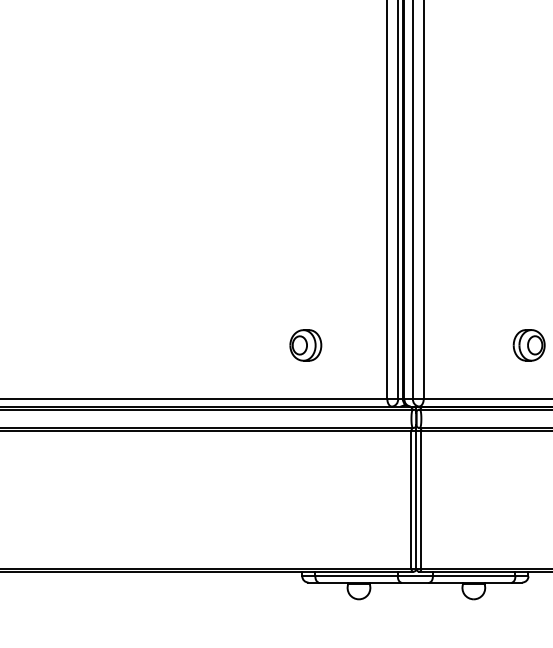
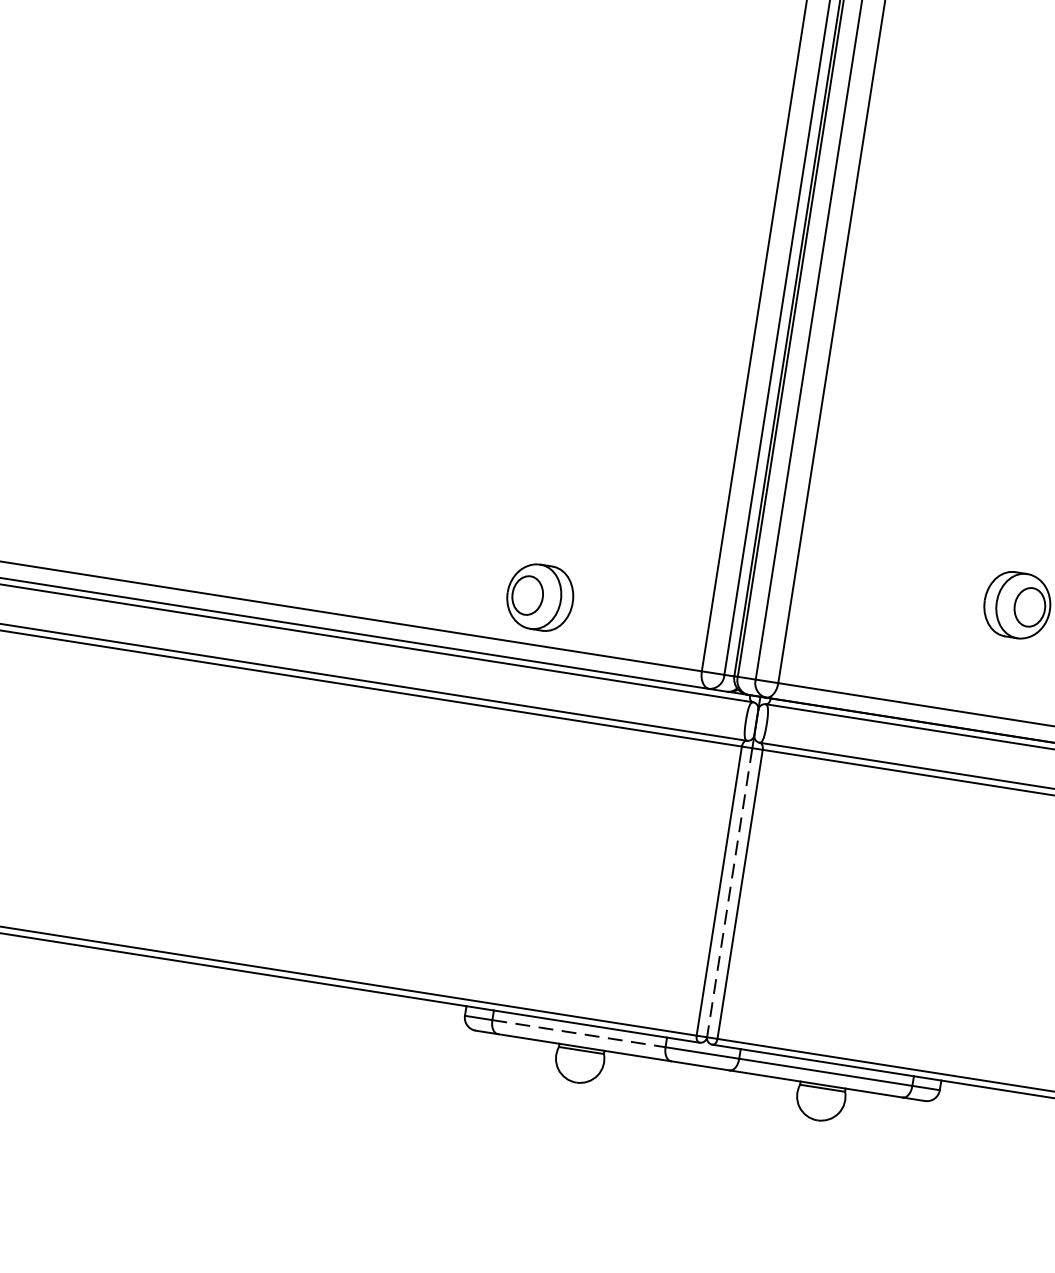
part: (305, 345) -> (539, 597), moved
line: (416, 499) -> (730, 891), solid -> dashed
line: (357, 576) -> (580, 1034), solid -> dashed

